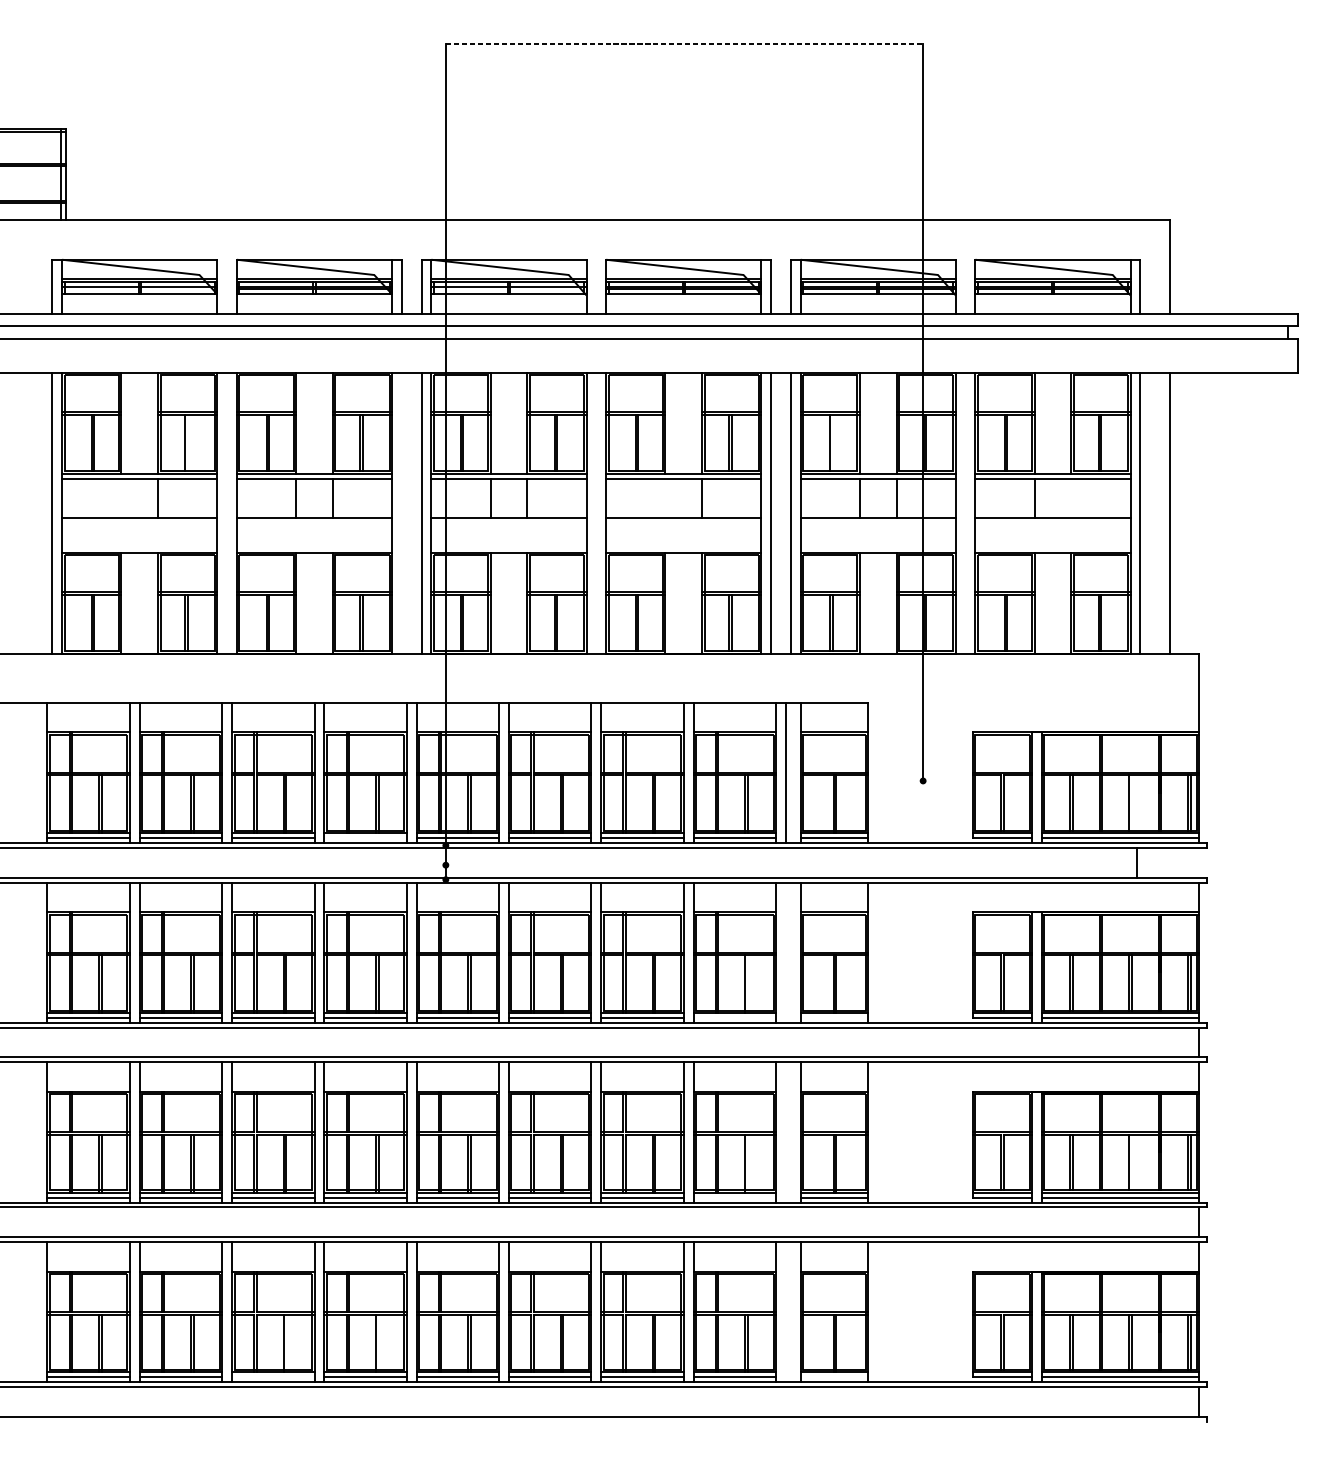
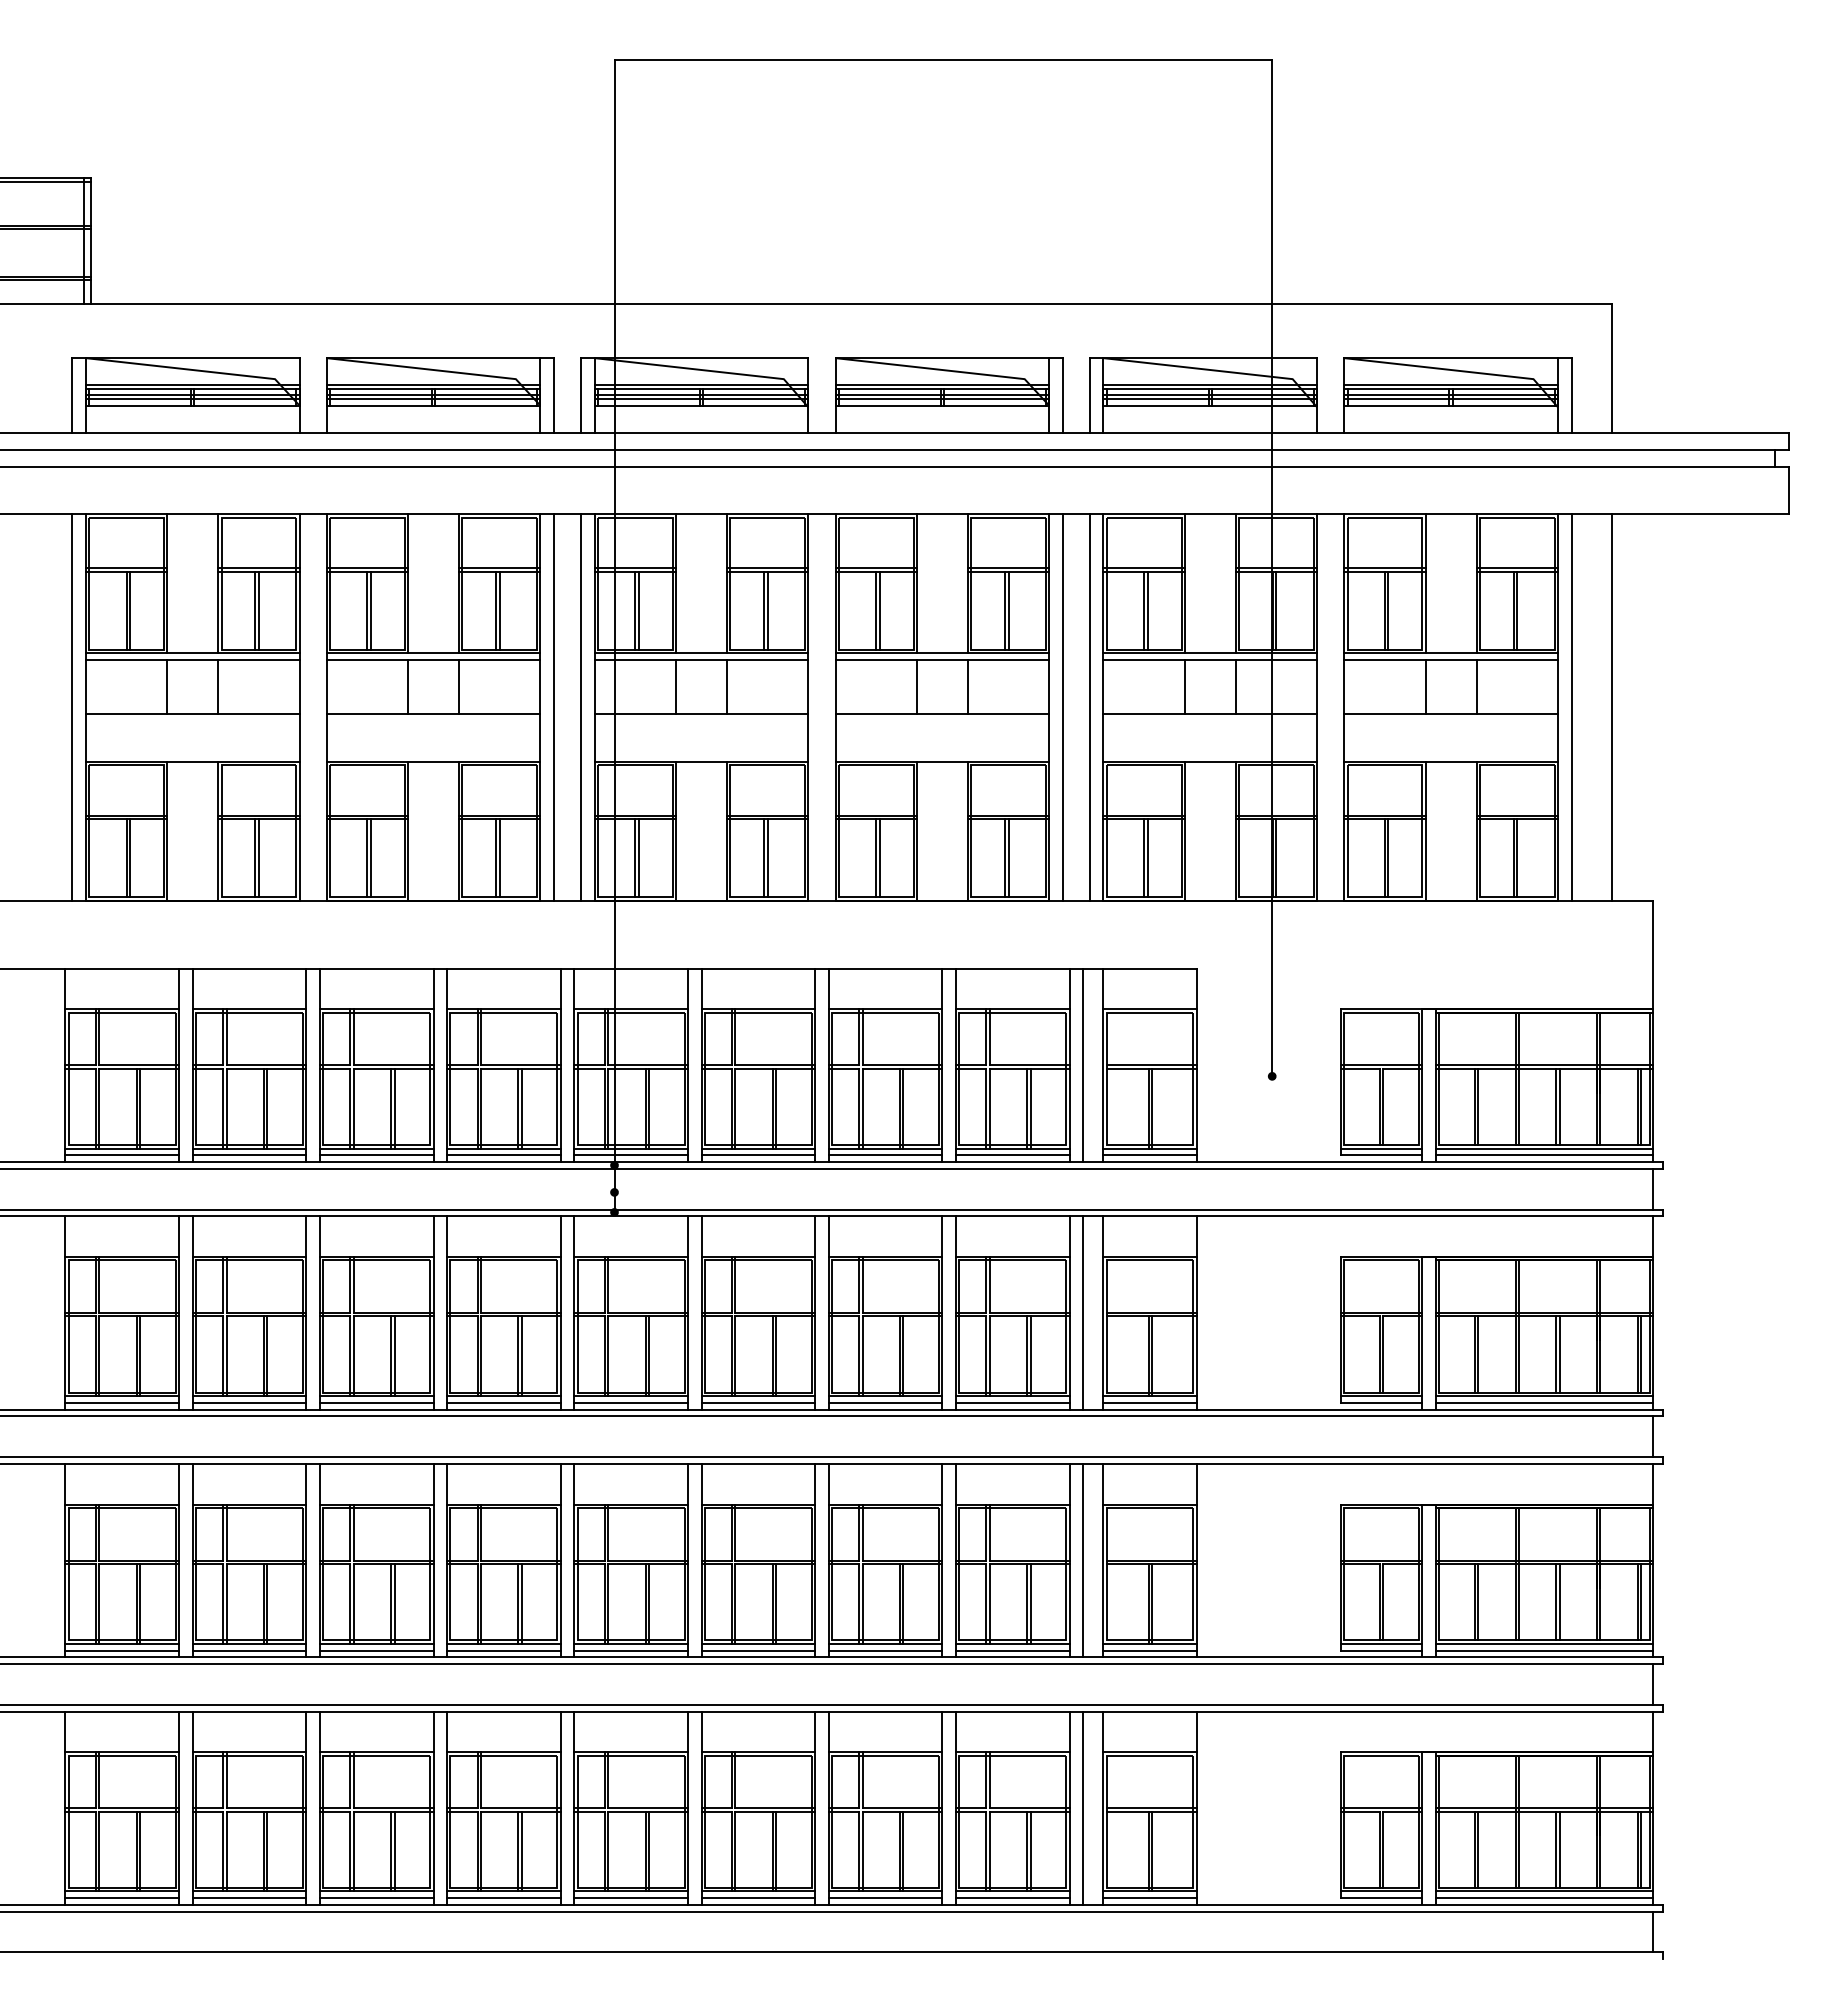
line: (684, 43) -> (943, 60), dashed -> solid
line: (139, 289) -> (192, 398), added
line: (508, 289) -> (701, 398), added
line: (187, 442) -> (258, 610), added
line: (832, 442) -> (1147, 610), added
line: (121, 498) -> (167, 687), added
line: (665, 498) -> (916, 687), added
line: (1071, 498) -> (1476, 687), added
line: (401, 513) -> (553, 707), added
line: (1131, 802) -> (1559, 1106), added
line: (365, 838) -> (503, 1155), added
line: (1136, 862) -> (1652, 1188), moved
line: (786, 952) -> (1083, 1312), added
line: (747, 984) -> (1030, 1356), added
line: (734, 1017) -> (1012, 1402), added
line: (834, 1017) -> (1149, 1402), added
line: (786, 1132) -> (1083, 1560), added
line: (1131, 1162) -> (1559, 1602), added
line: (747, 1163) -> (1030, 1603), added
line: (734, 1197) -> (1012, 1650), added
line: (786, 1311) -> (1083, 1807), added
line: (286, 1343) -> (394, 1851), added
line: (378, 1343) -> (521, 1851), added
line: (273, 1377) -> (376, 1898), added
line: (834, 1377) -> (1149, 1898), added

